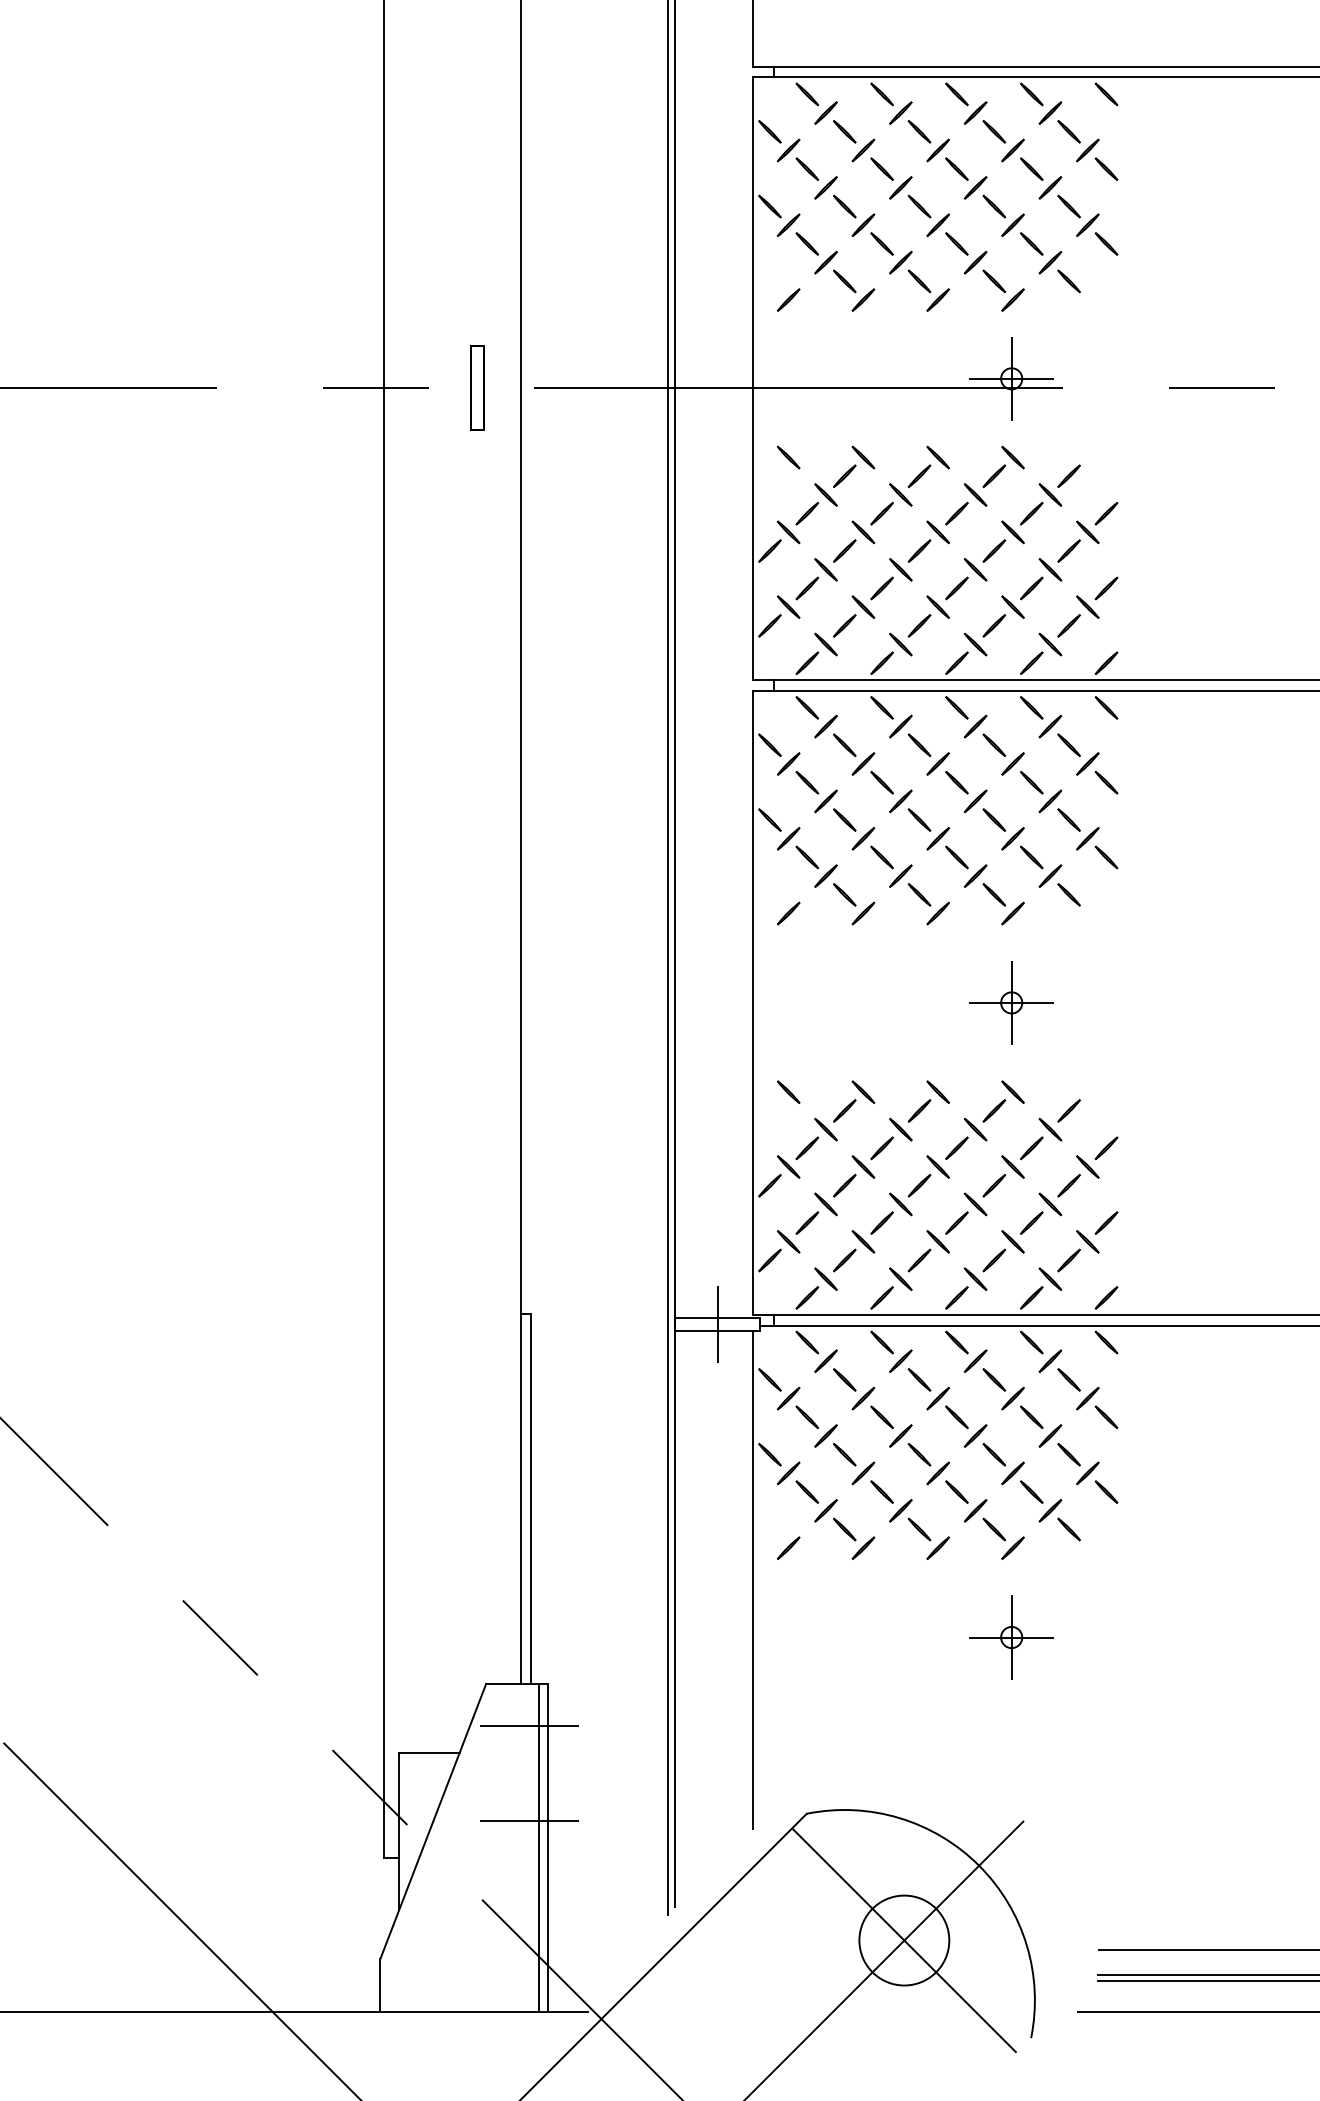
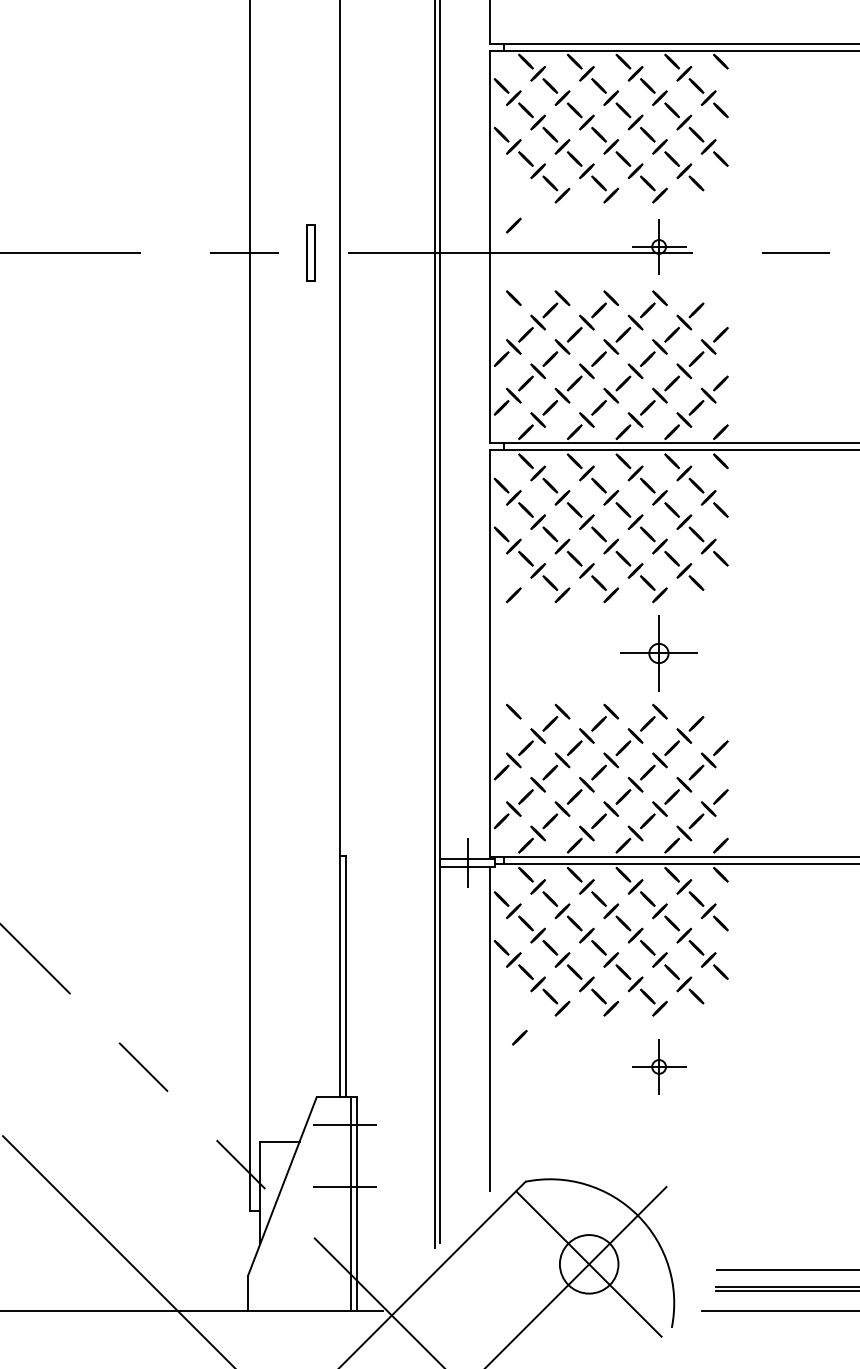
line: (788, 299) -> (513, 225), moved
part: (1012, 1002) -> (659, 653), size x1.4
line: (788, 1547) -> (519, 1037), moved

